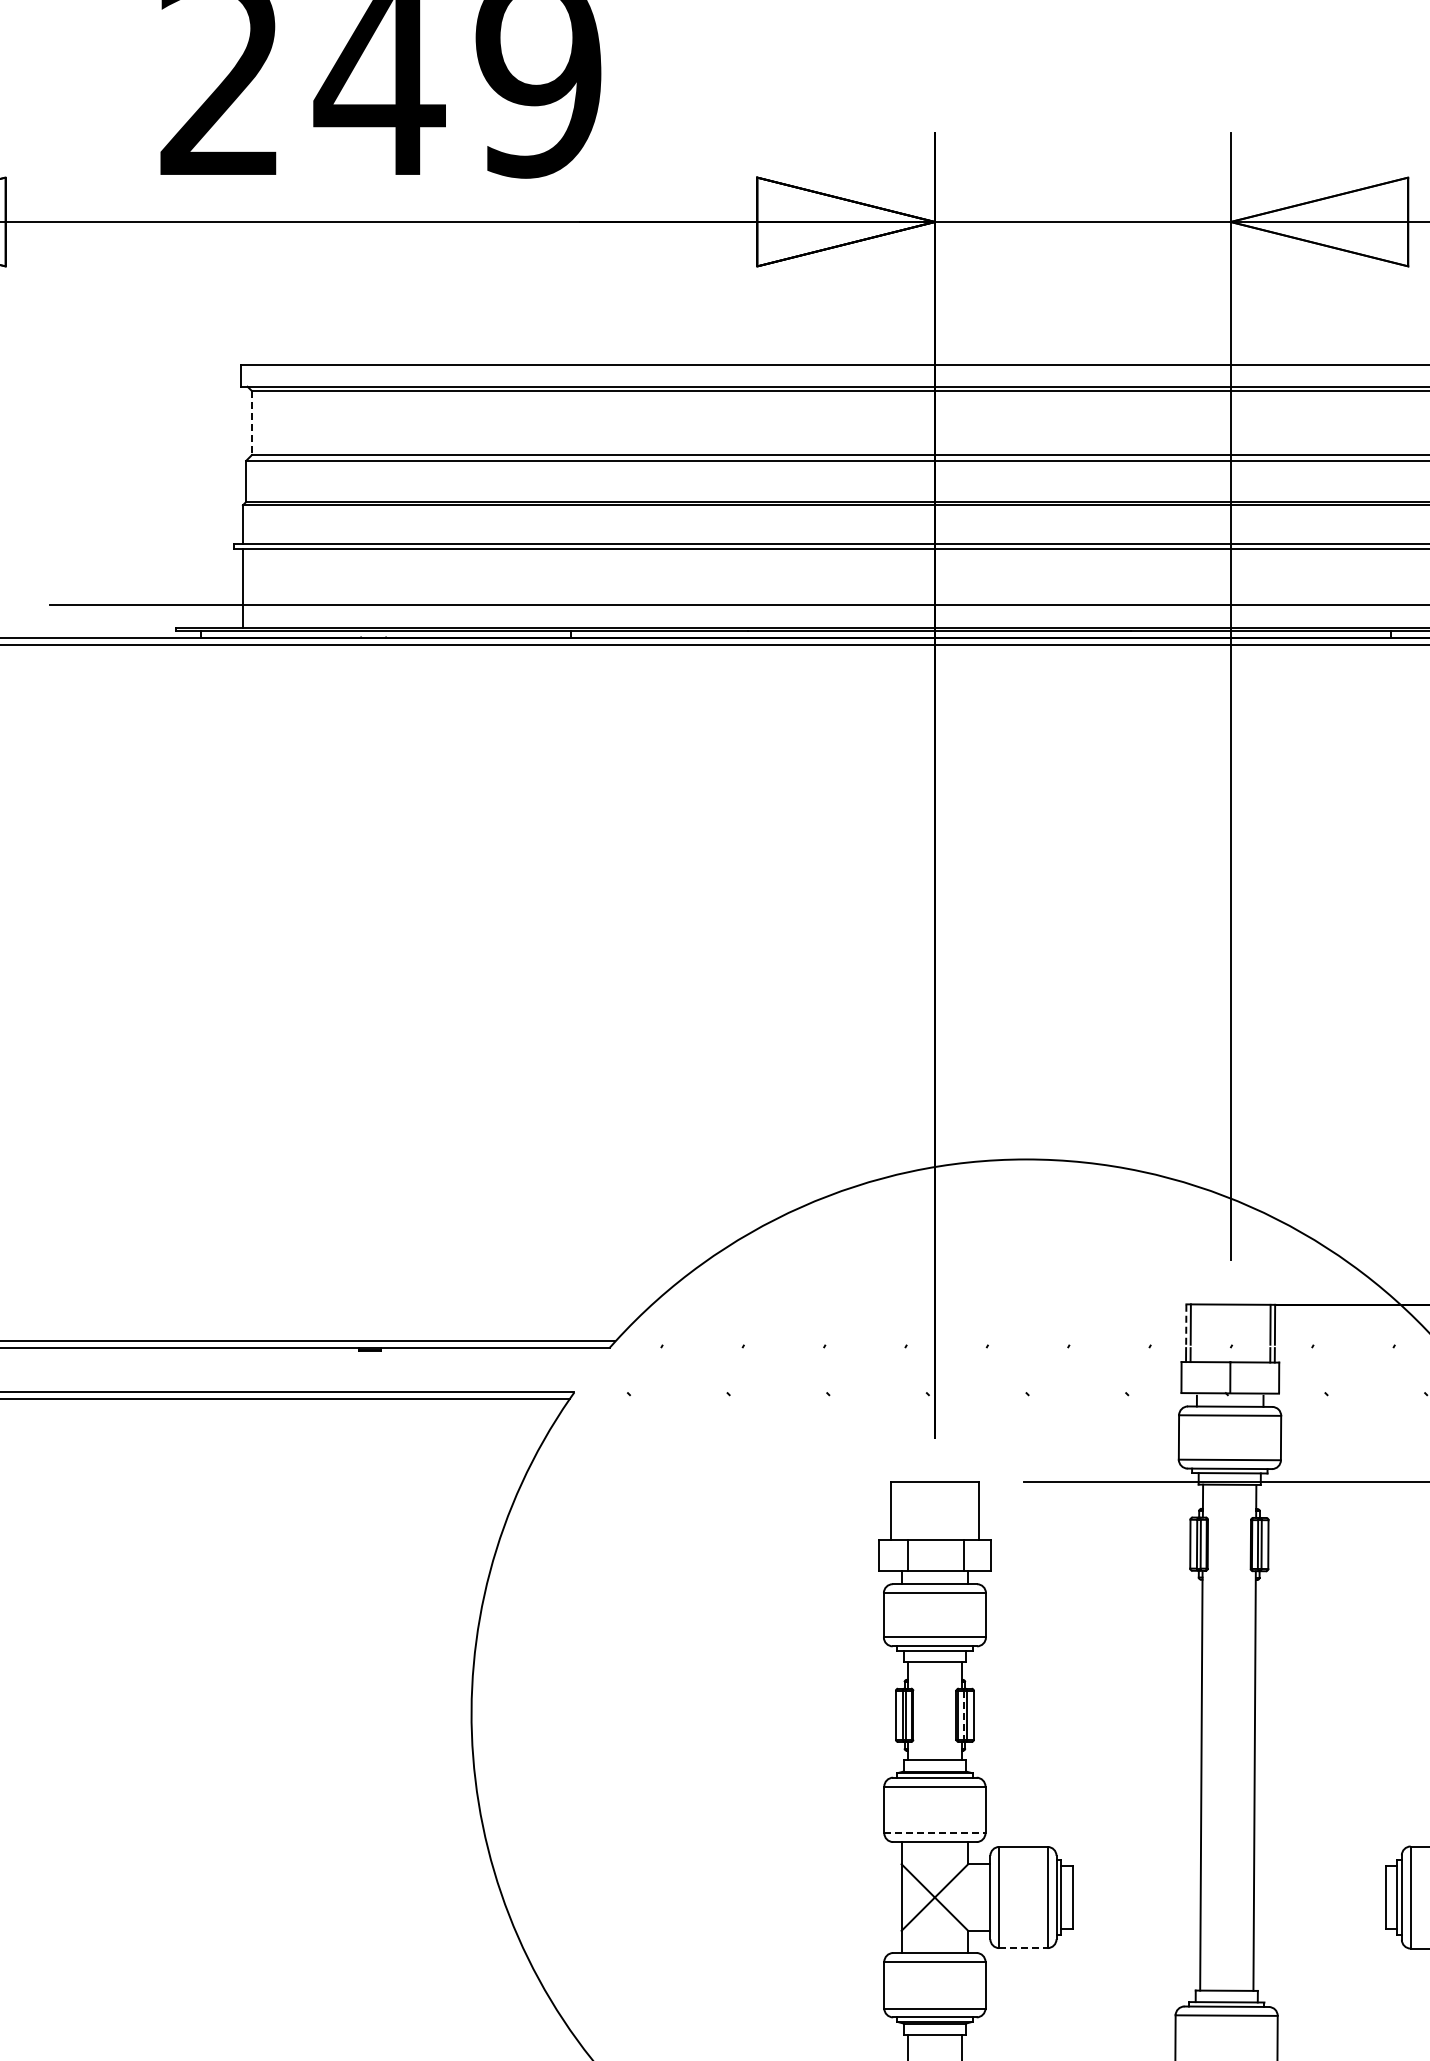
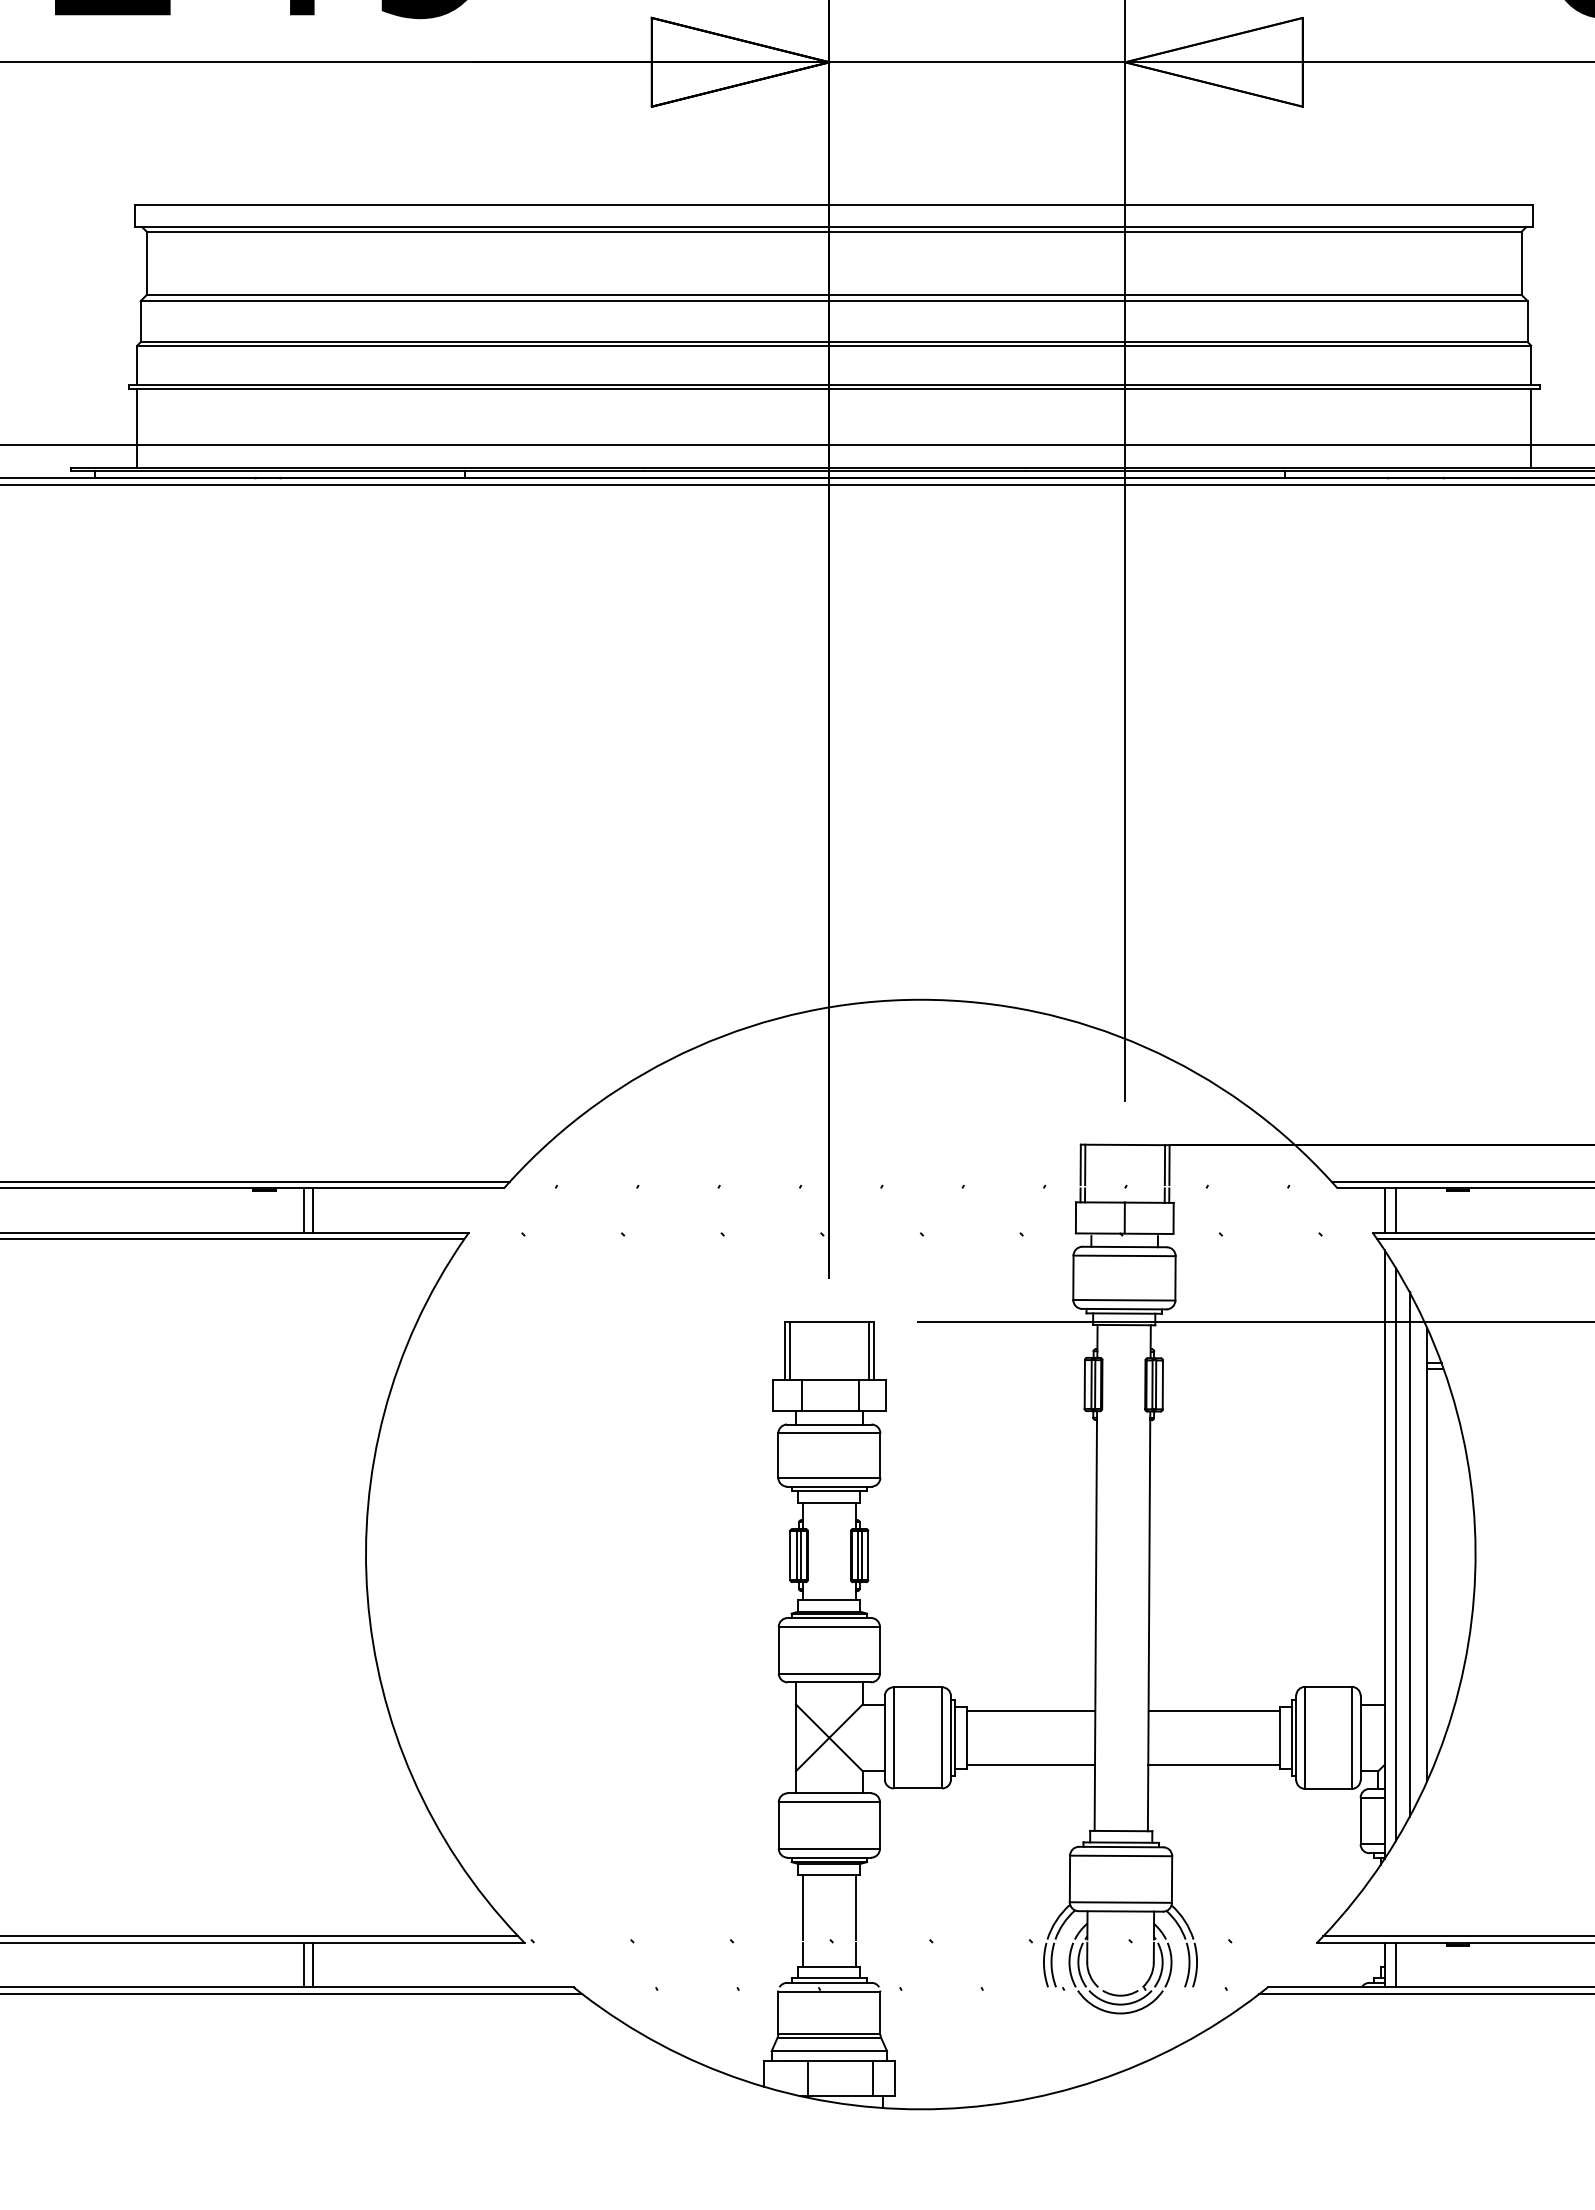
line: (252, 423) -> (146, 263), dashed -> solid
line: (1186, 1324) -> (1080, 1164), dashed -> solid
line: (409, 1370) -> (303, 1210), added
line: (418, 1370) -> (312, 1210), added
line: (895, 1511) -> (789, 1351), added
line: (975, 1511) -> (869, 1351), added
line: (963, 1716) -> (857, 1556), dashed -> solid
line: (935, 1833) -> (829, 1673), dashed -> solid
line: (1136, 1871) -> (1030, 1711), added
line: (1320, 1871) -> (1214, 1711), added
line: (1136, 1924) -> (1030, 1764), added
line: (1320, 1924) -> (1214, 1764), added
line: (1024, 1948) -> (918, 1788), dashed -> solid

